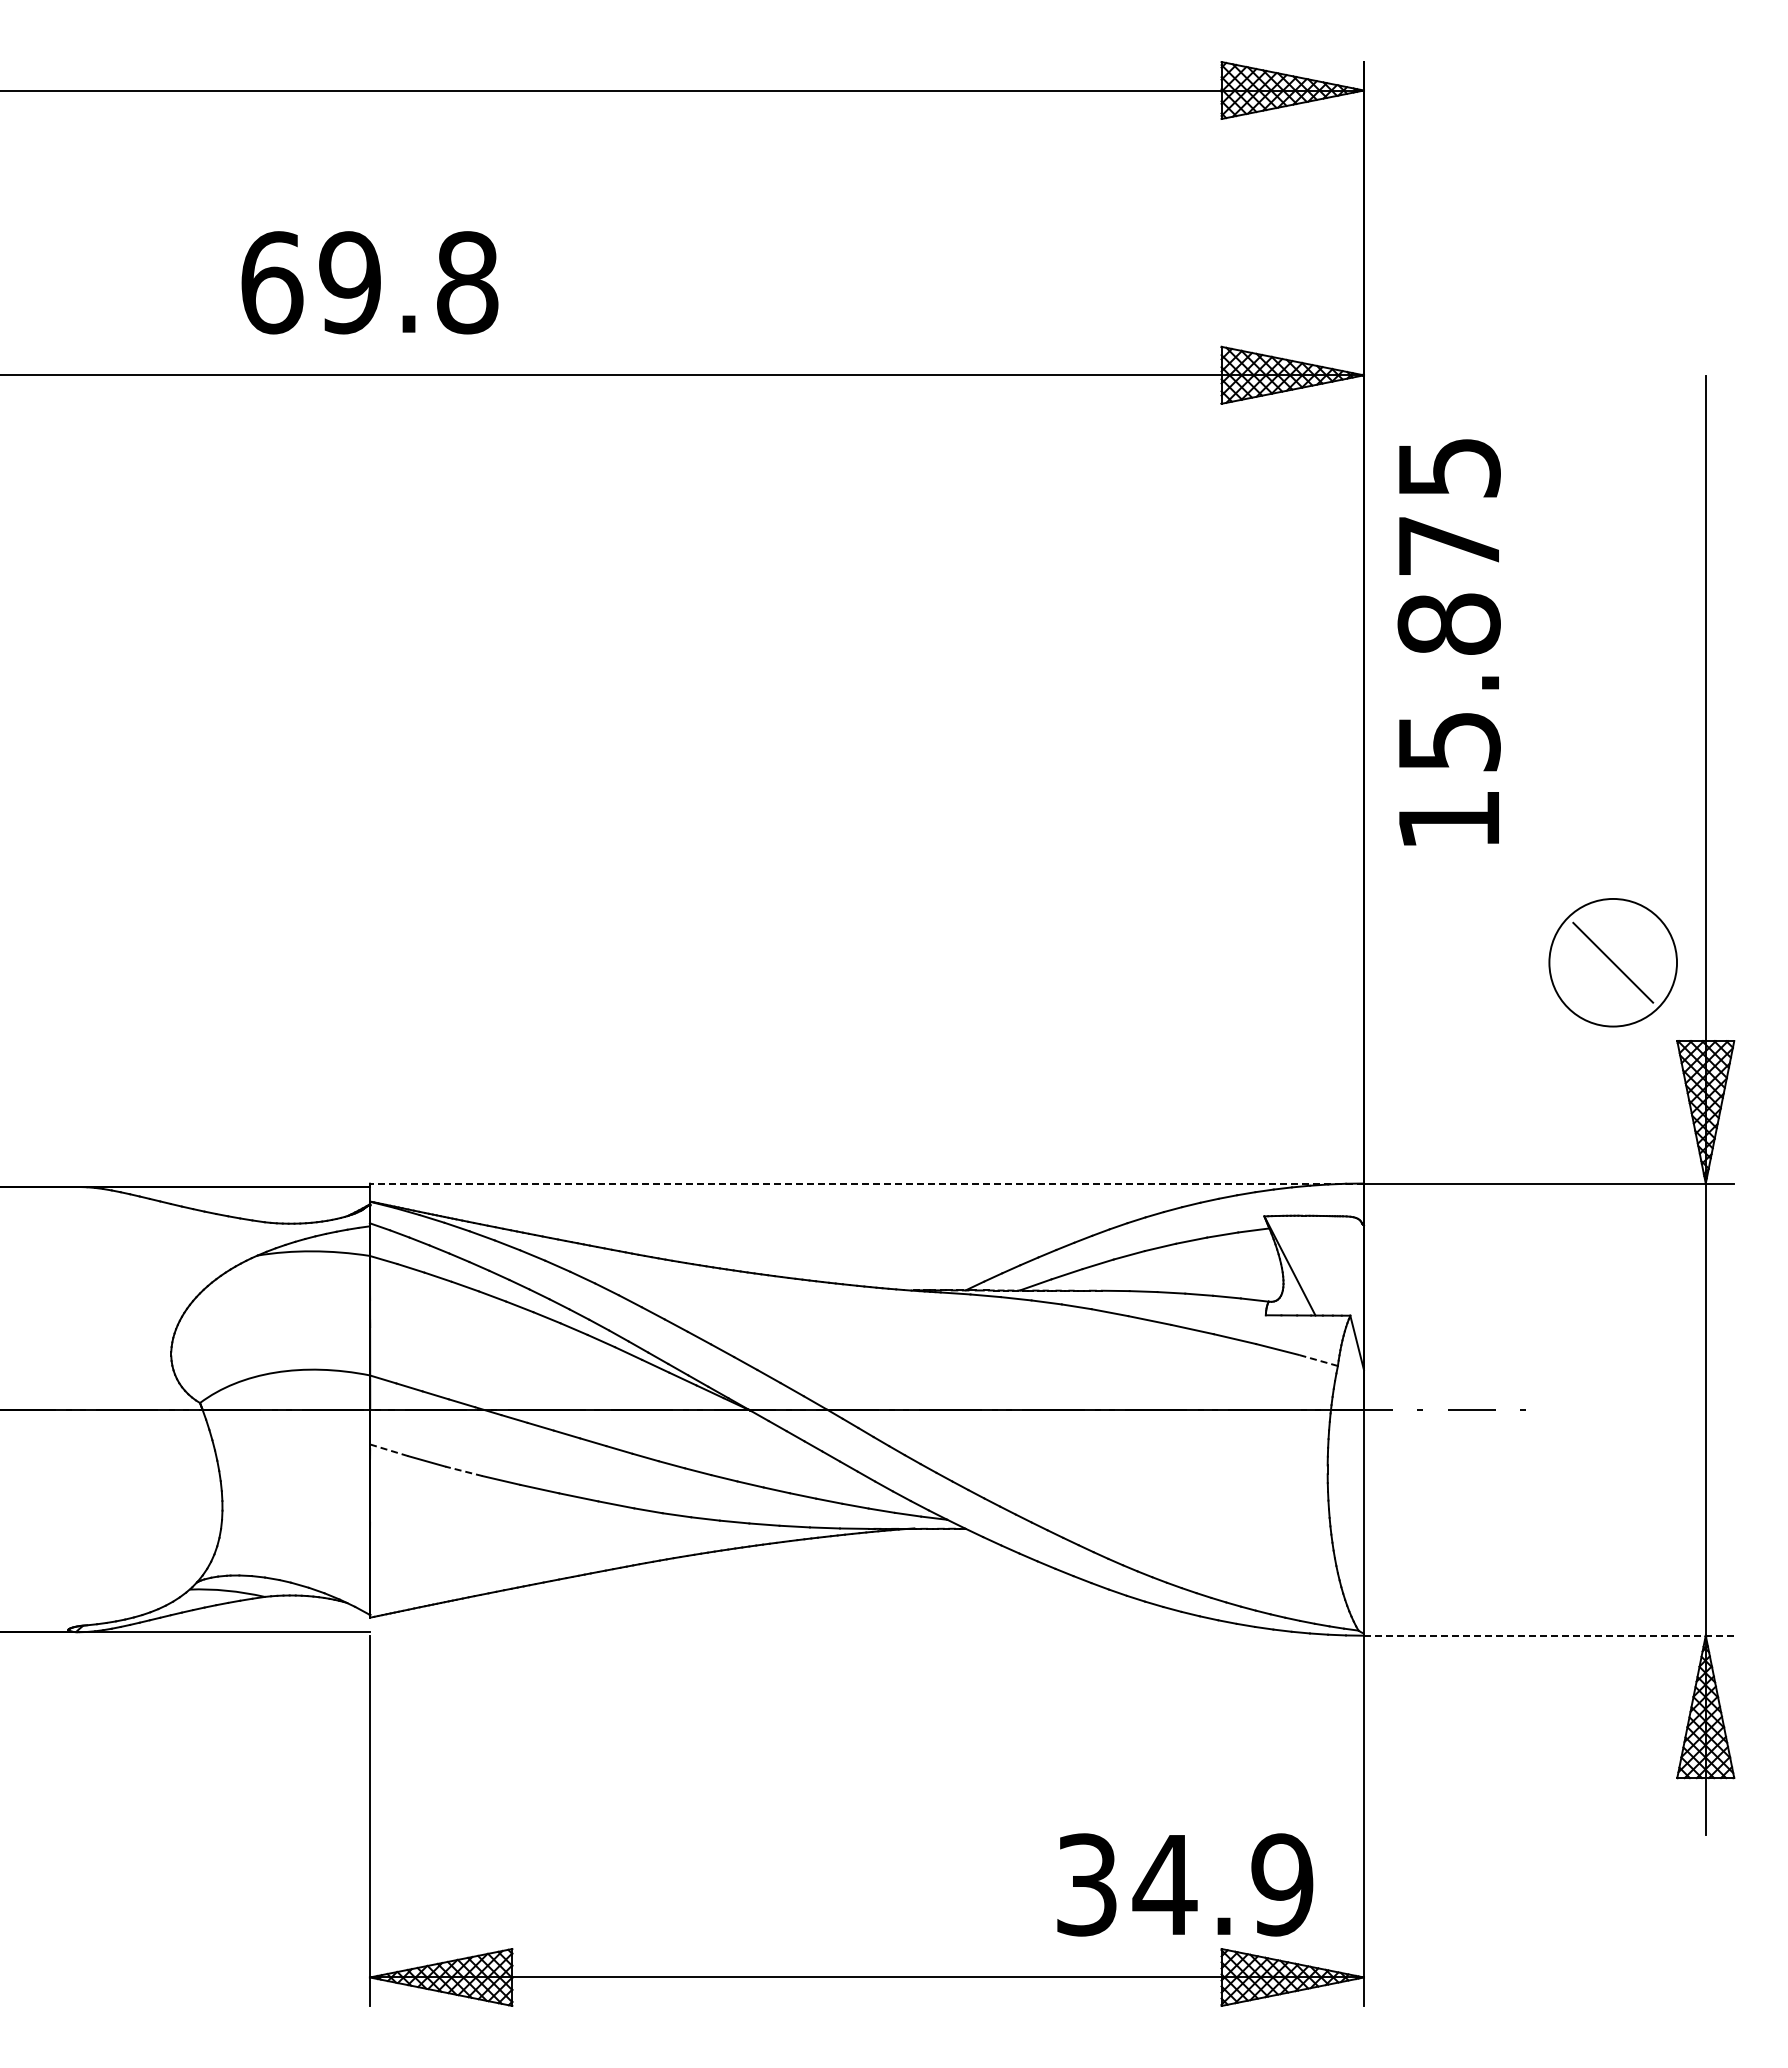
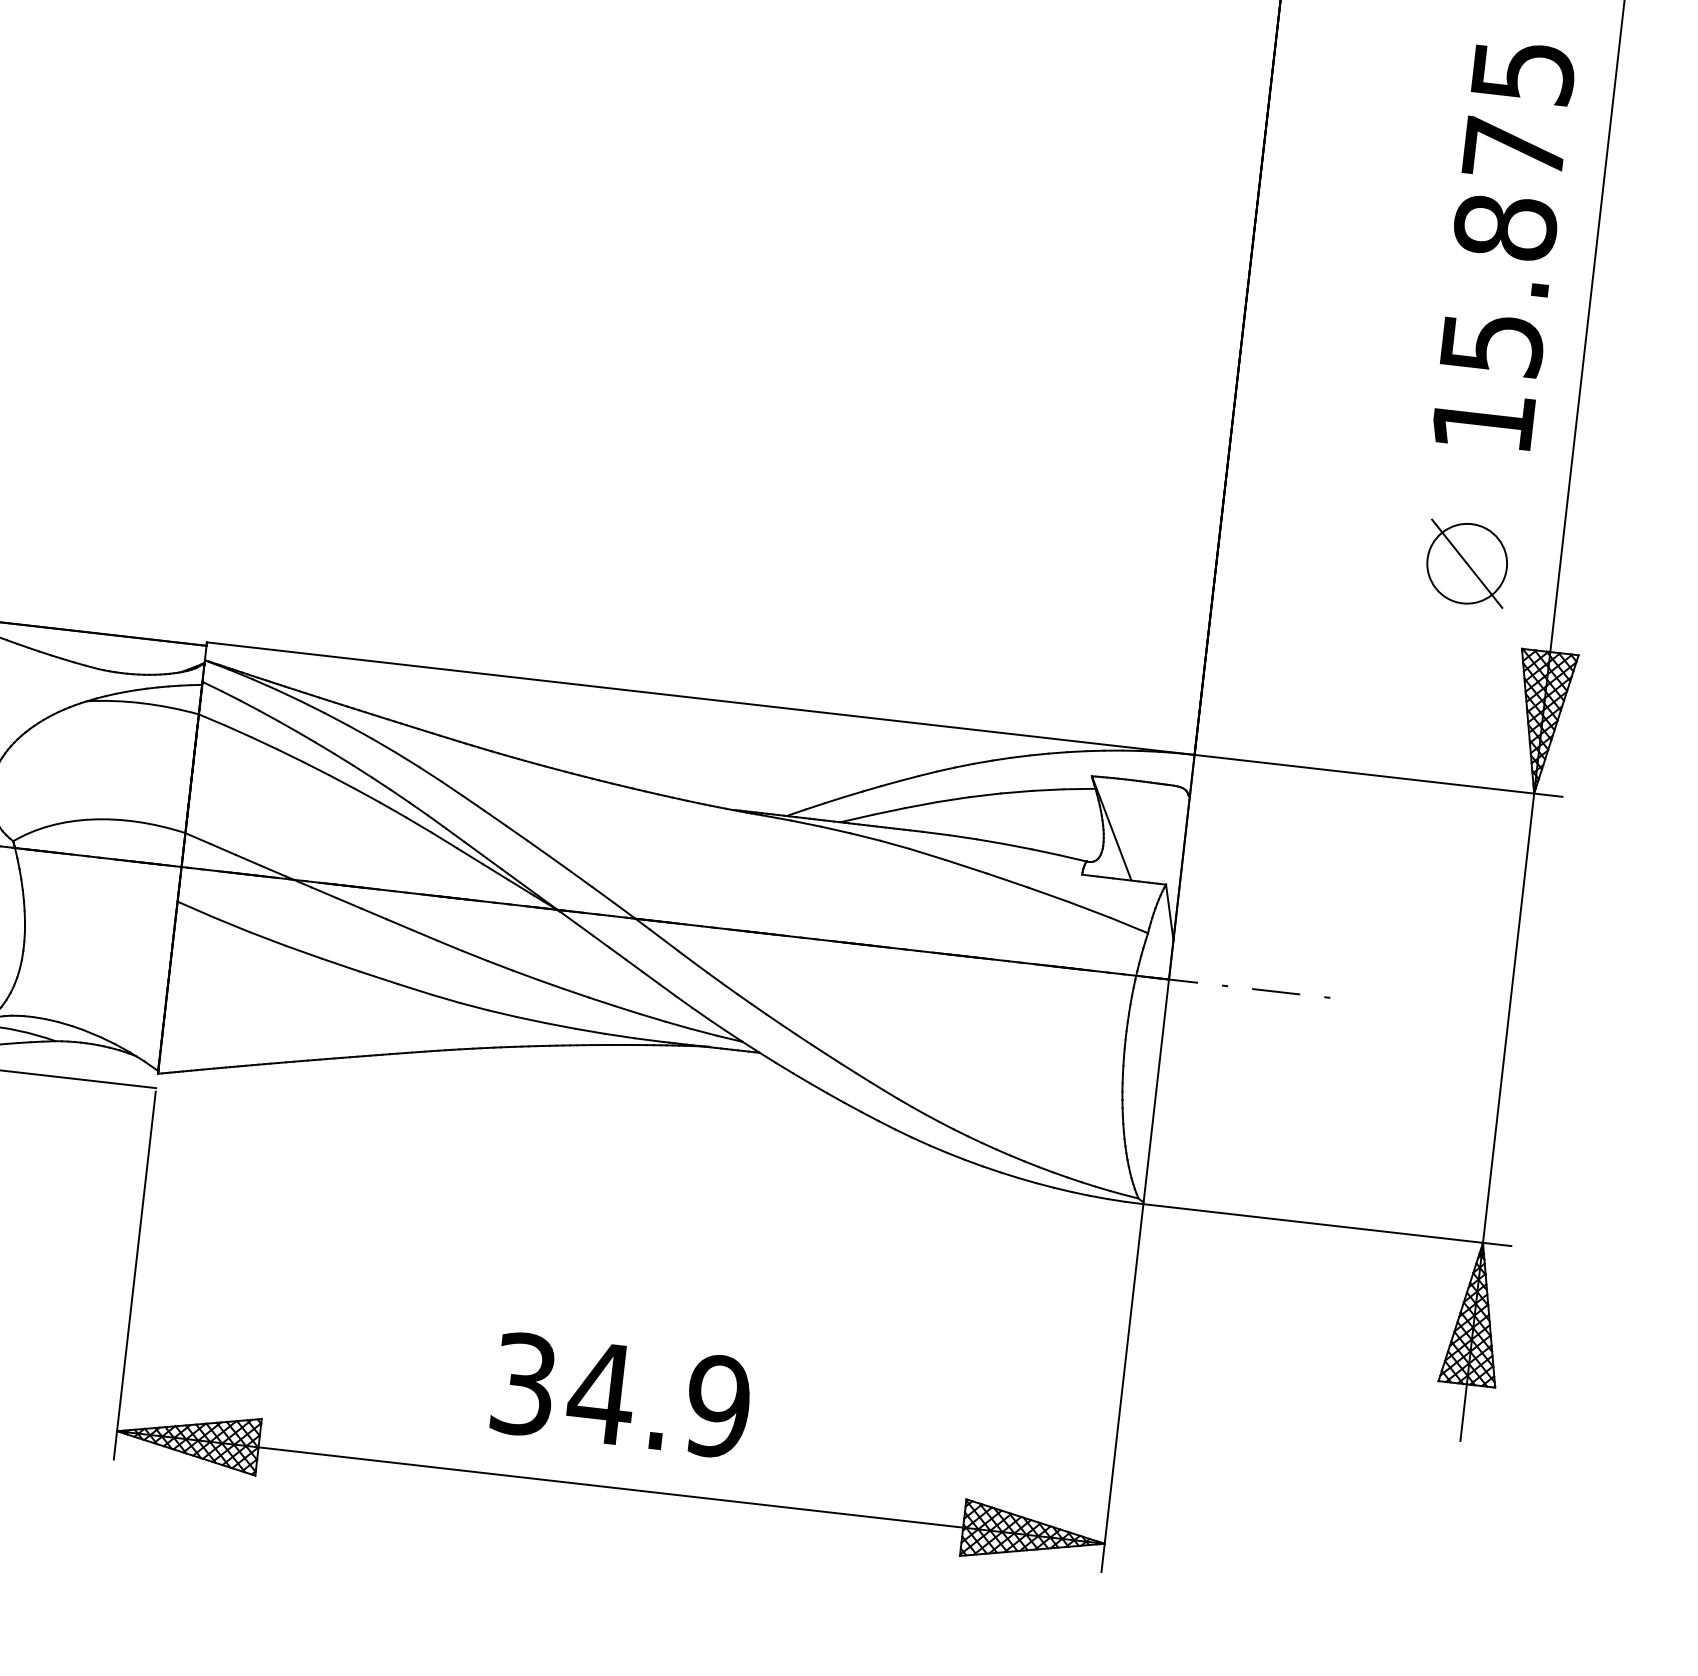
text: (1448, 642) -> (1502, 245), moved
circle: (1613, 962) -> (1467, 563), size x0.62
line: (866, 1183) -> (700, 698), dashed -> solid
line: (1317, 1360) -> (1128, 925), dashed -> solid
line: (389, 1450) -> (196, 909), dashed -> solid
line: (463, 1471) -> (267, 939), dashed -> solid
line: (1549, 1635) -> (1327, 1224), dashed -> solid
text: (1185, 1884) -> (621, 1395), moved

